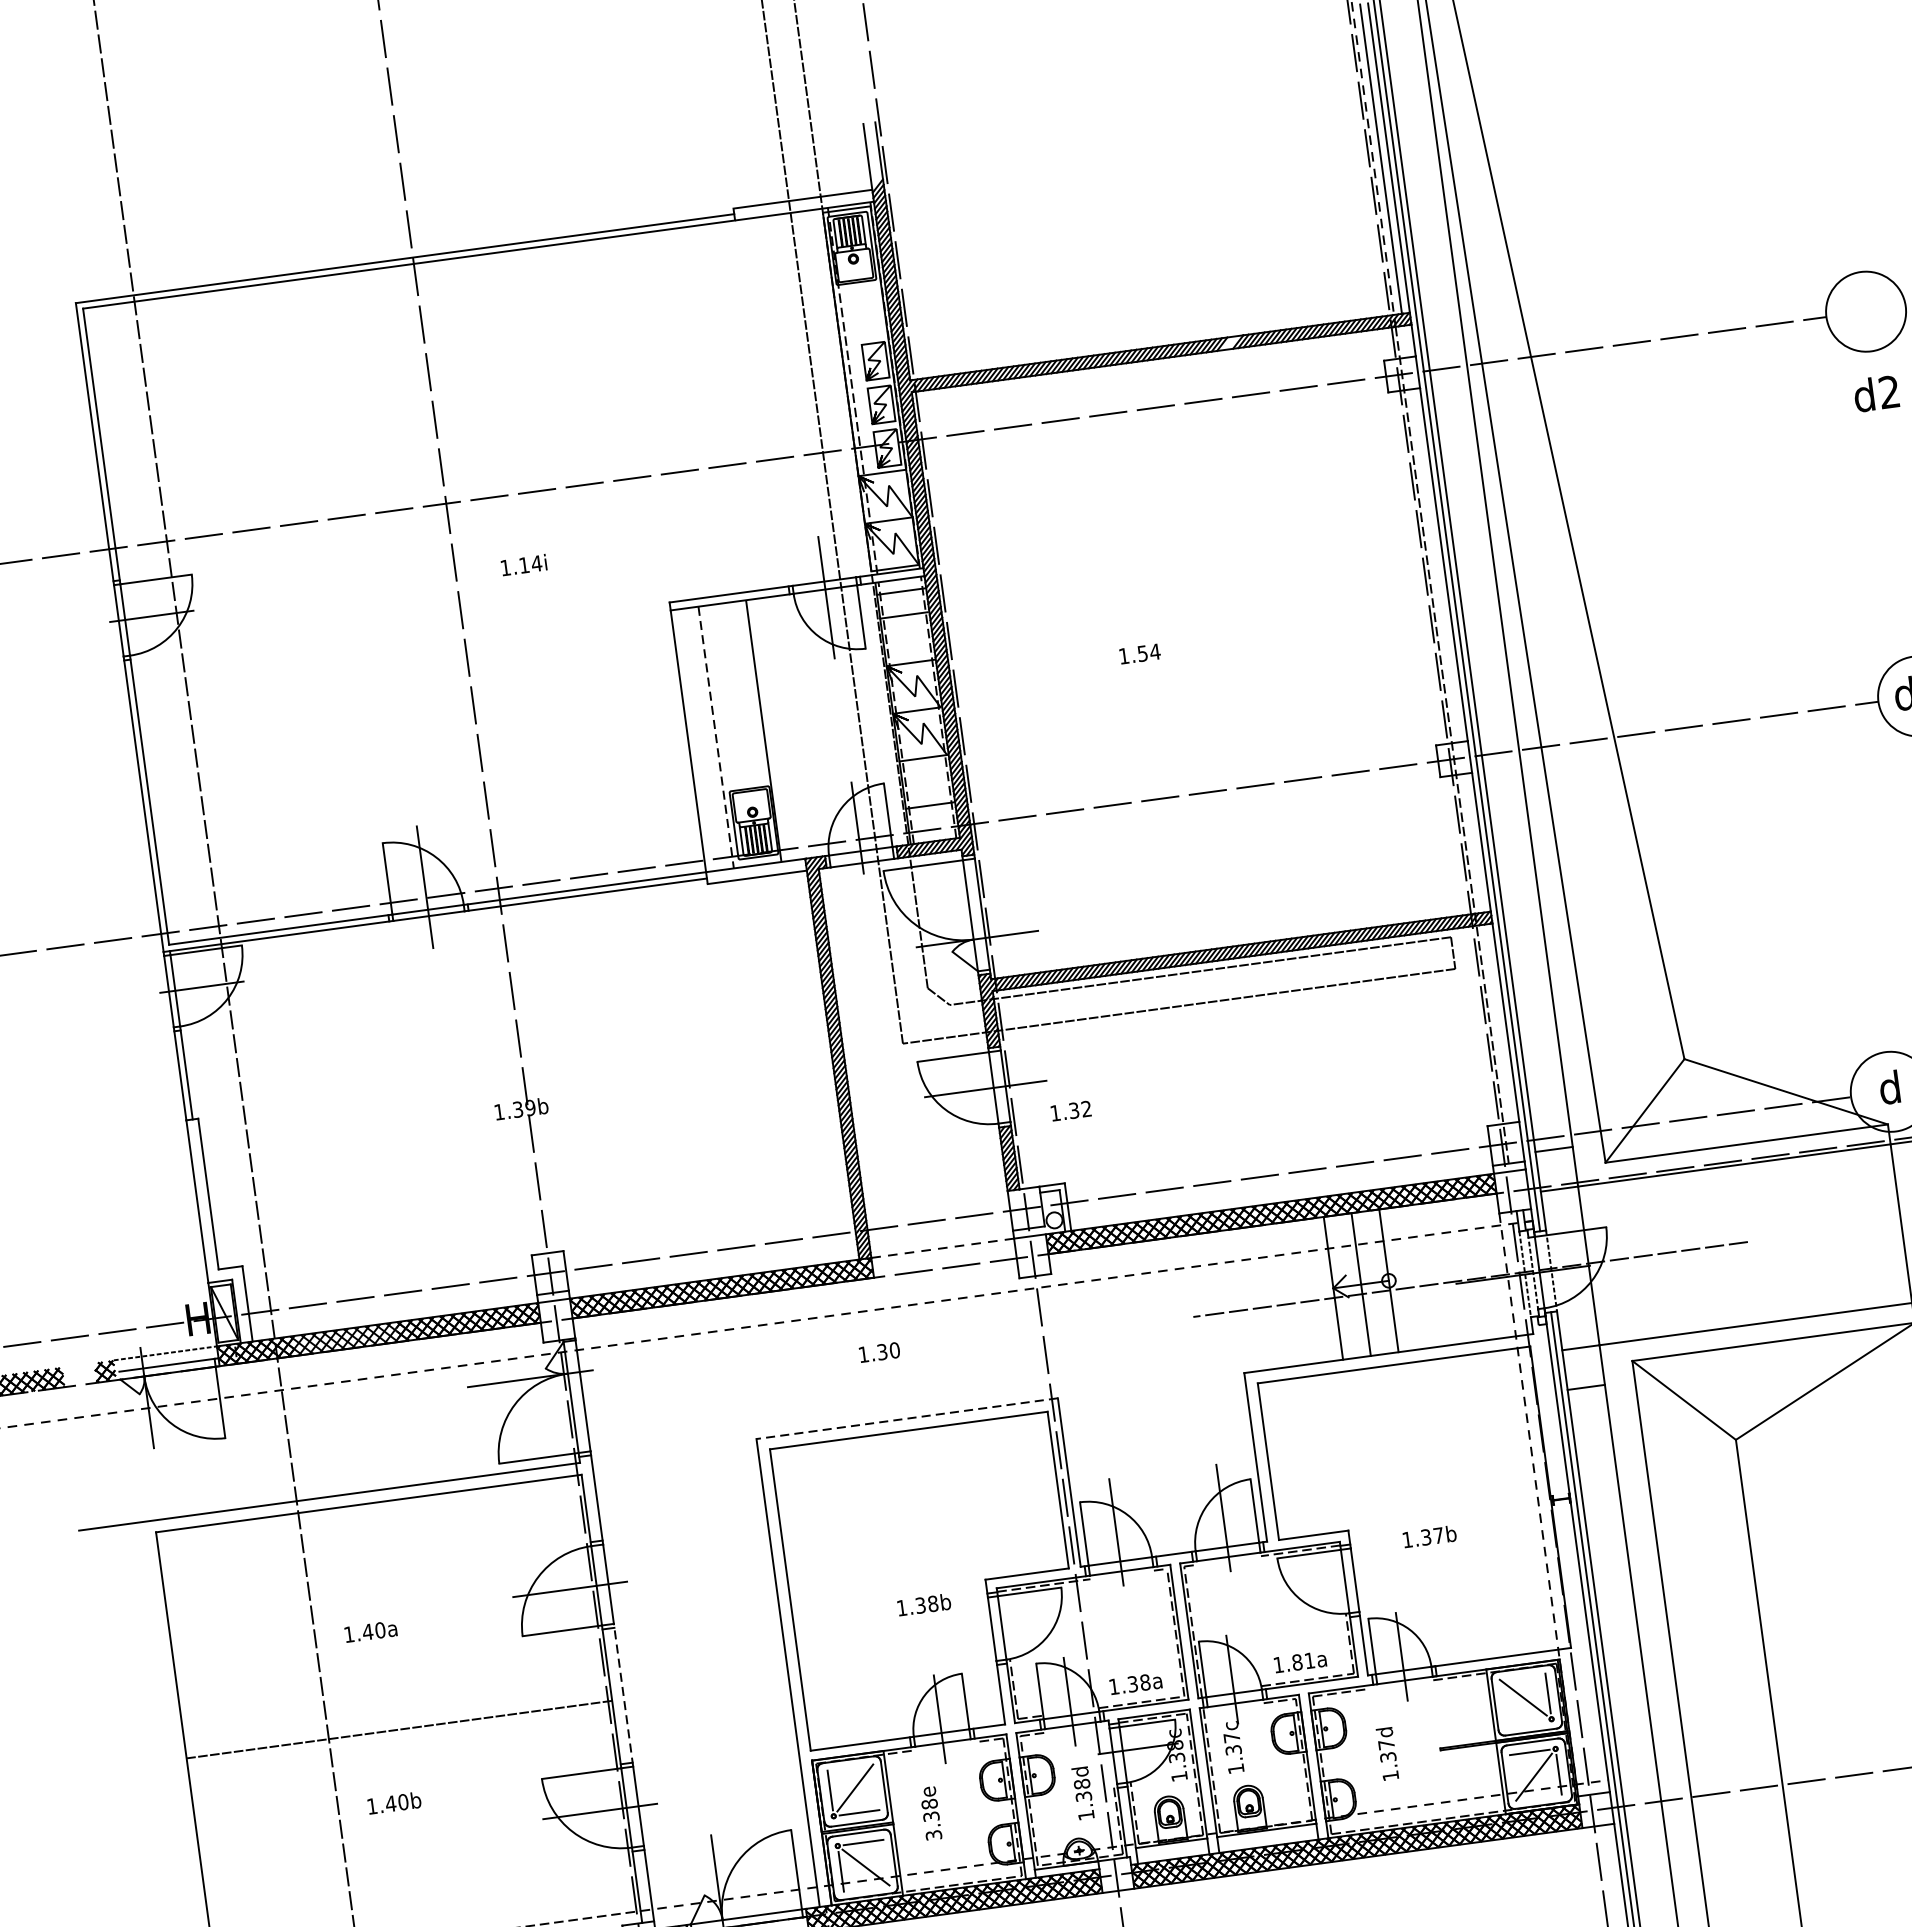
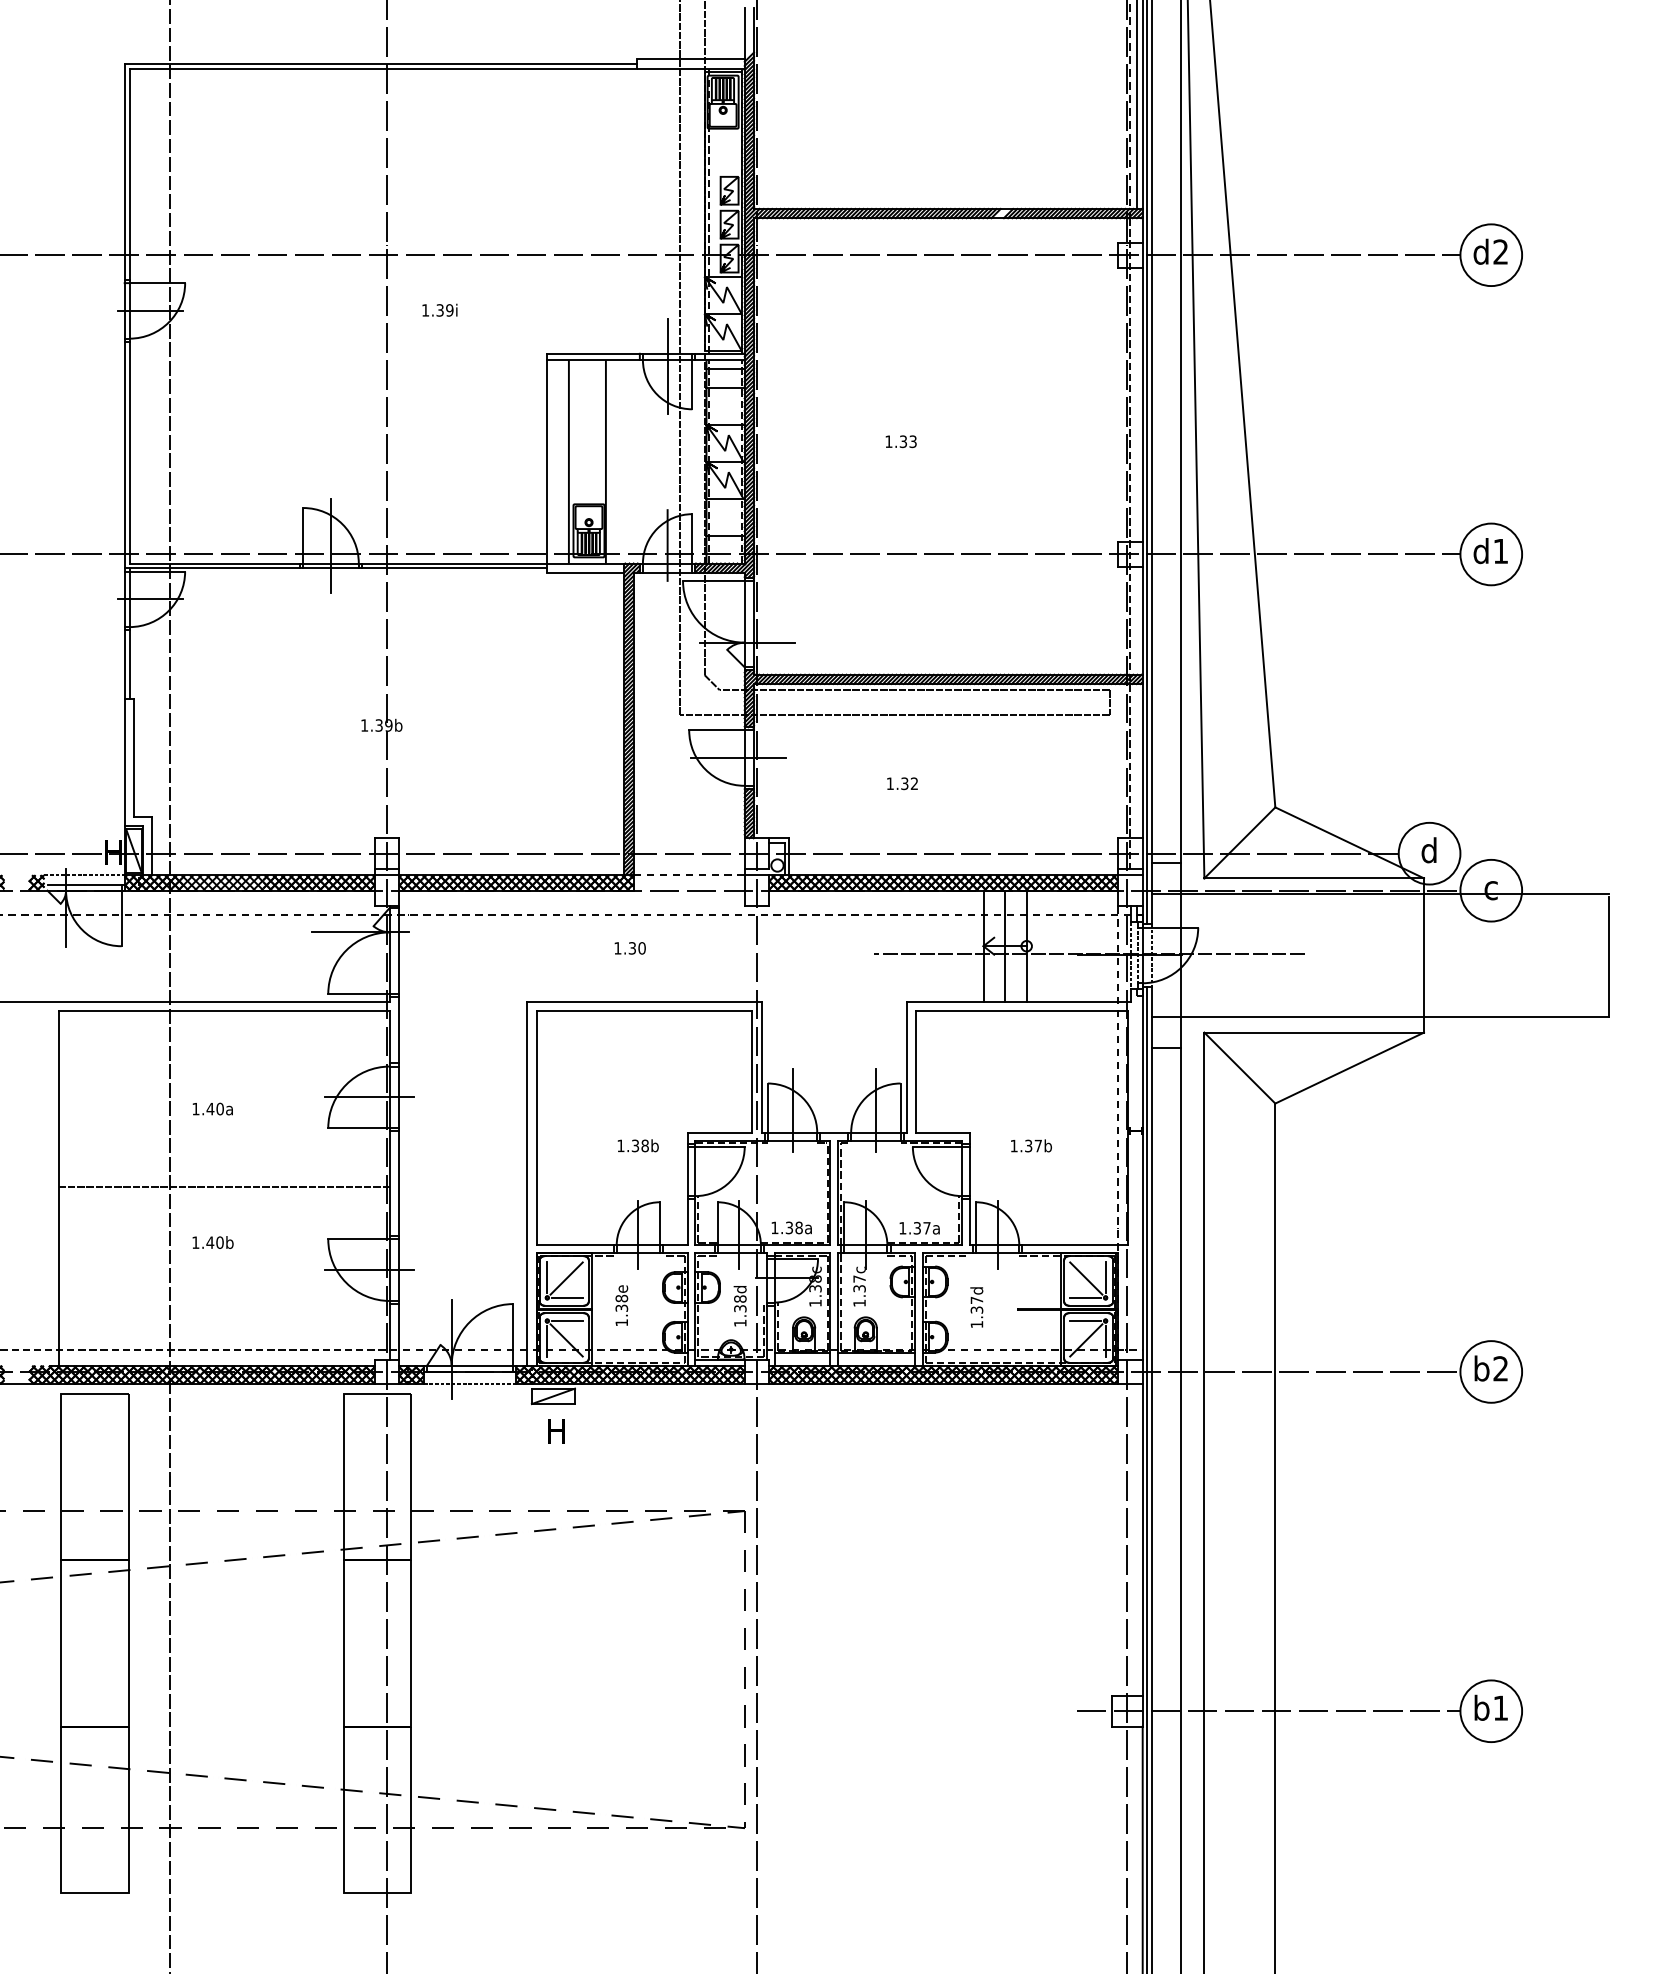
text: (1876, 393) -> (1490, 251), moved
text: (529, 564) -> (444, 310), 1.14i -> 1.39i
text: (1149, 652) -> (908, 441), 1.54 -> 1.33
line: (715, 737) -> (568, 461), dashed -> solid
text: (1071, 1110) -> (902, 783), moved
line: (905, 1418) -> (643, 1001), dashed -> solid
text: (1302, 1661) -> (921, 1228), 1.81a -> 1.37a
line: (623, 1694) -> (399, 1183), dashed -> solid
line: (1525, 1722) -> (1085, 1297), added
text: (933, 1834) -> (621, 1322), 3.38e -> 1.38e

